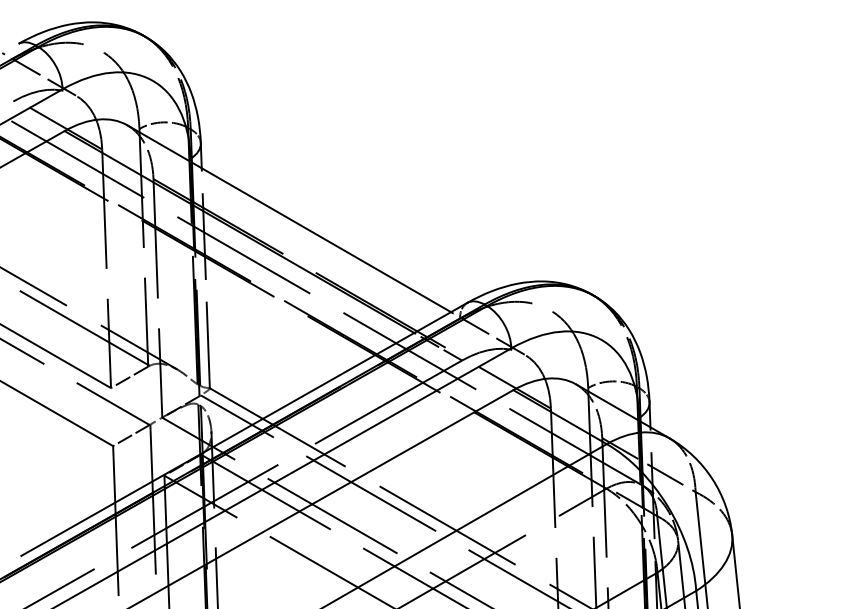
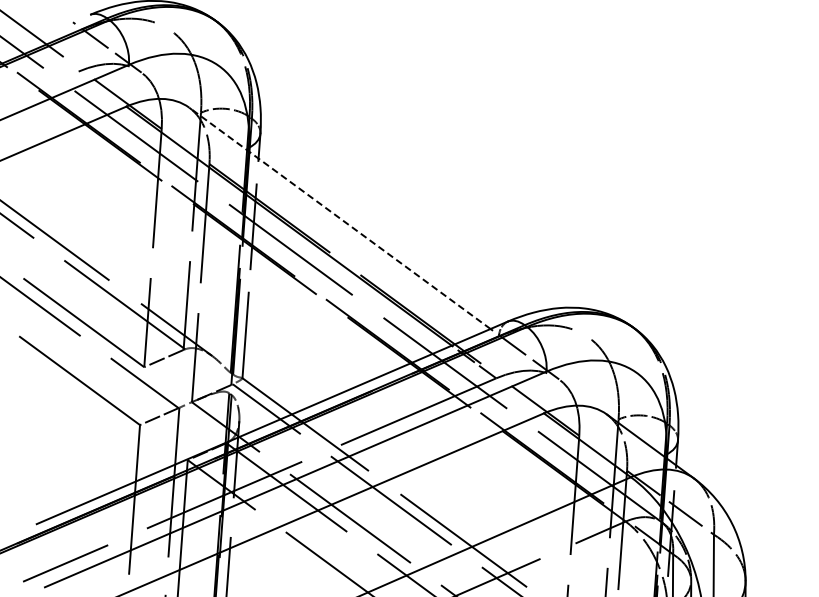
line: (289, 218) -> (340, 218), solid -> dashed

